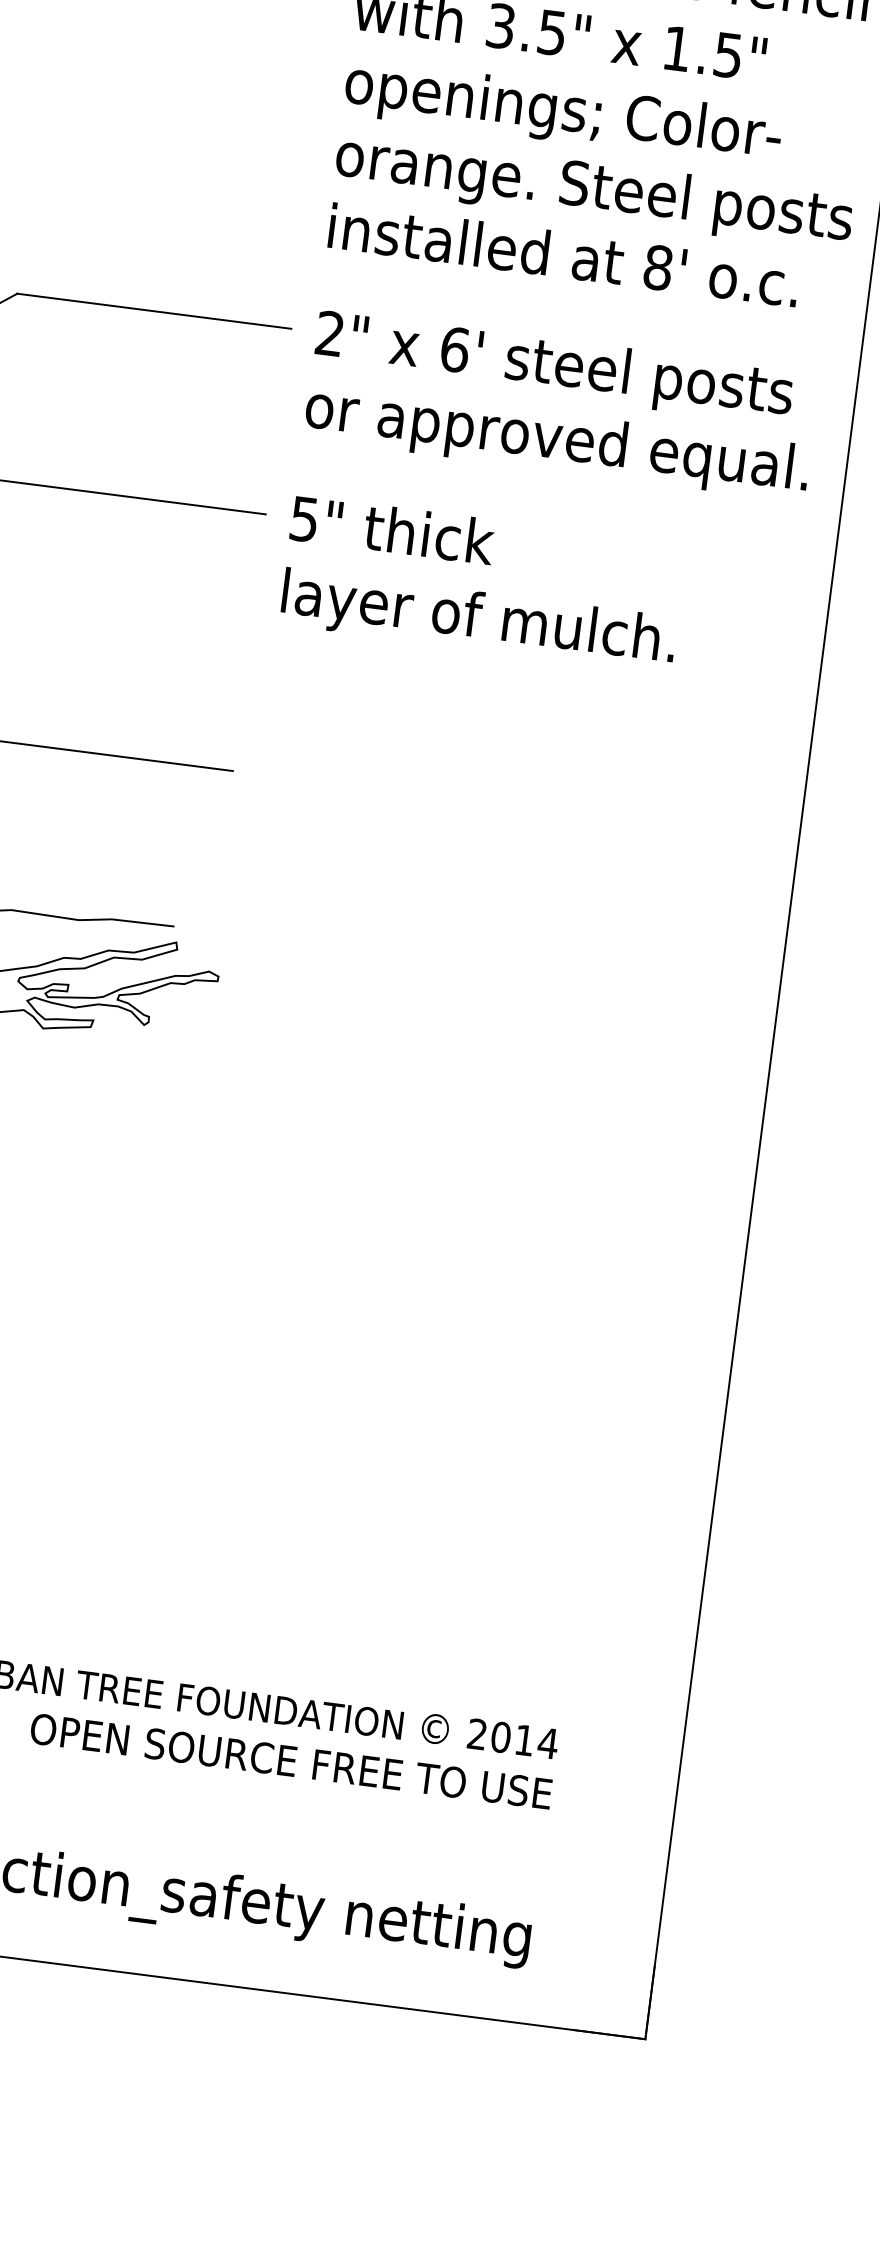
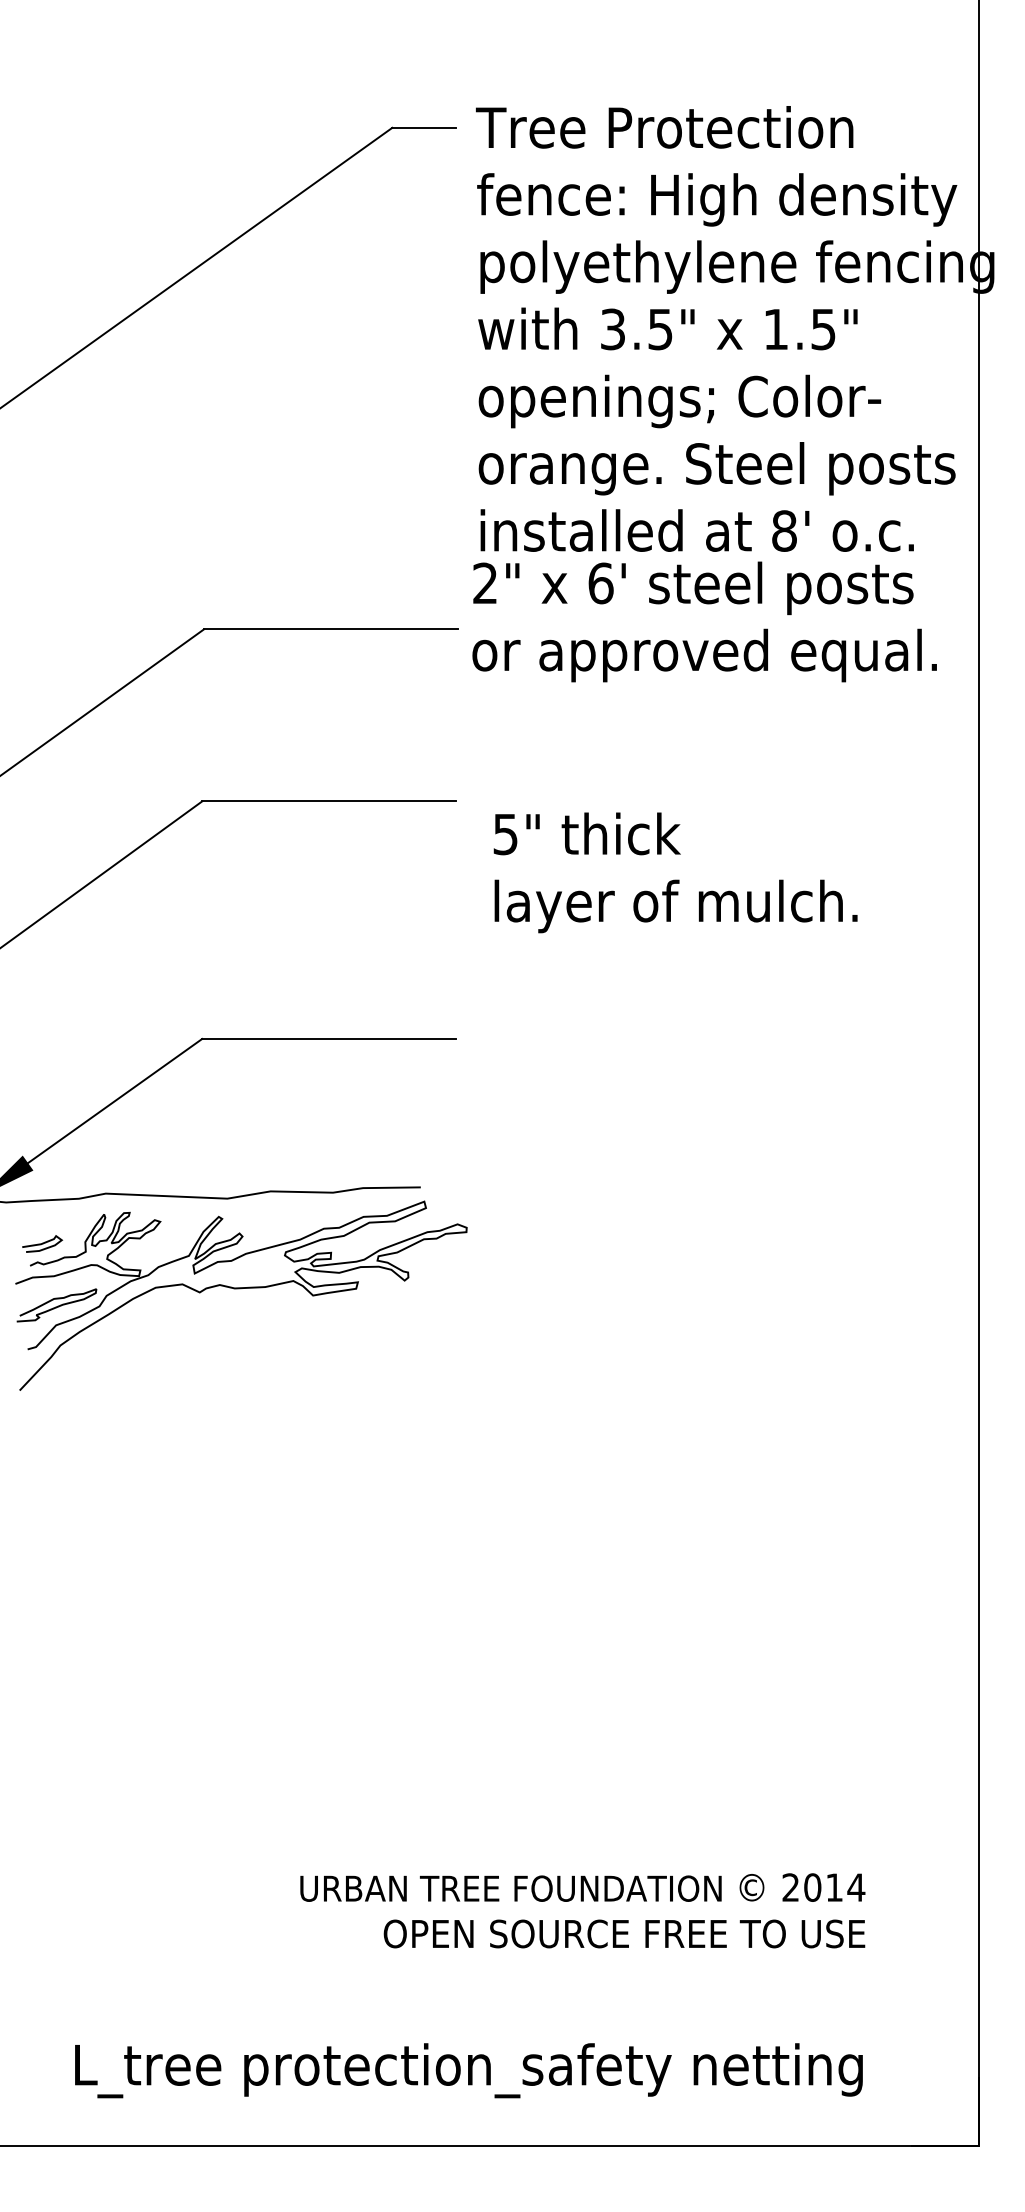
text: (561, 405) -> (704, 621), moved
text: (482, 583) -> (675, 872), moved

